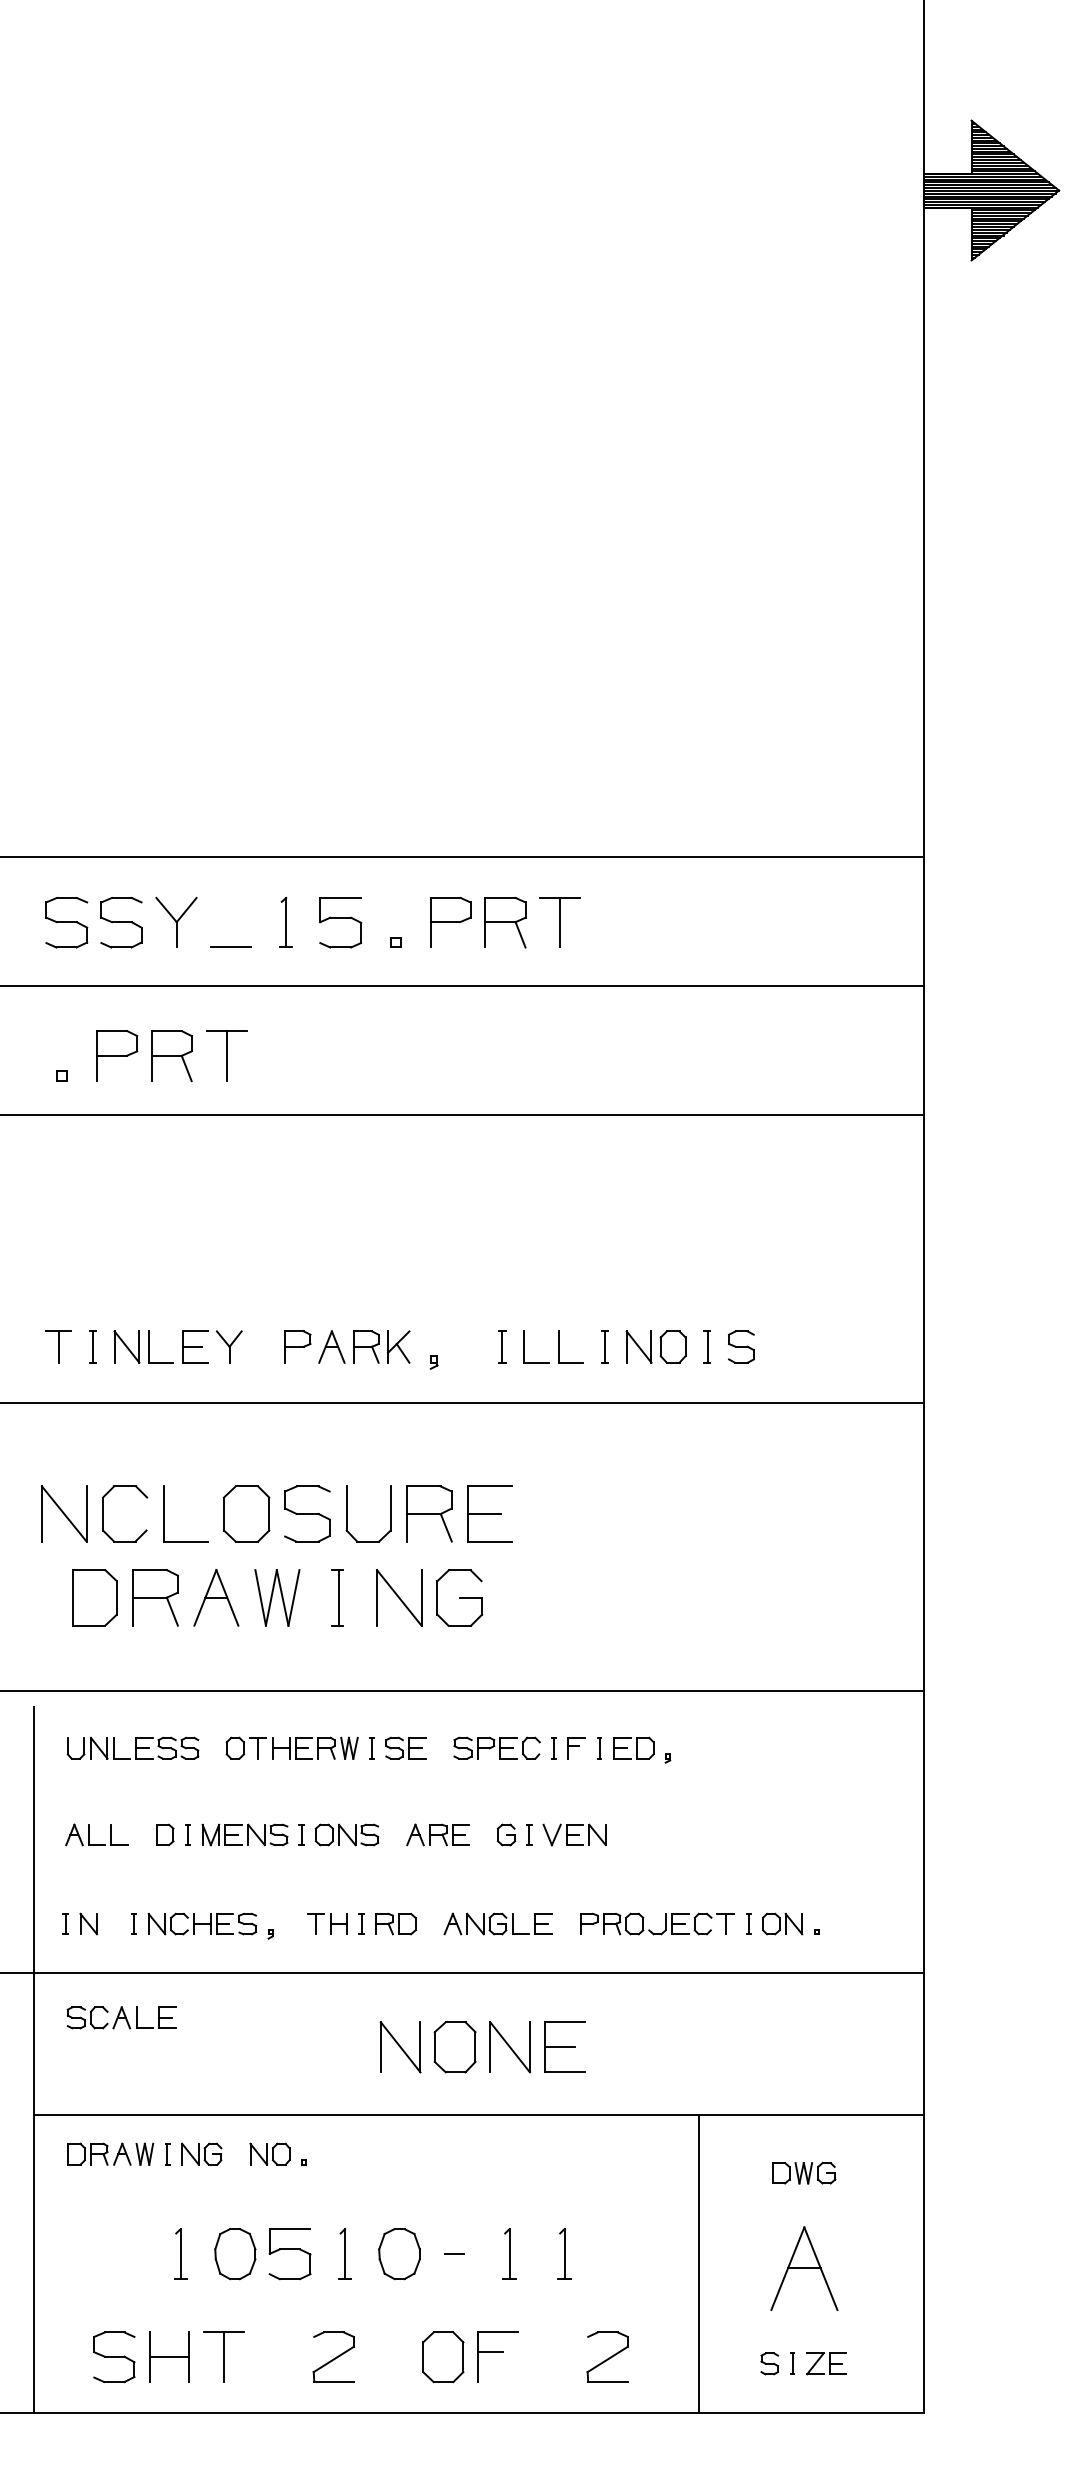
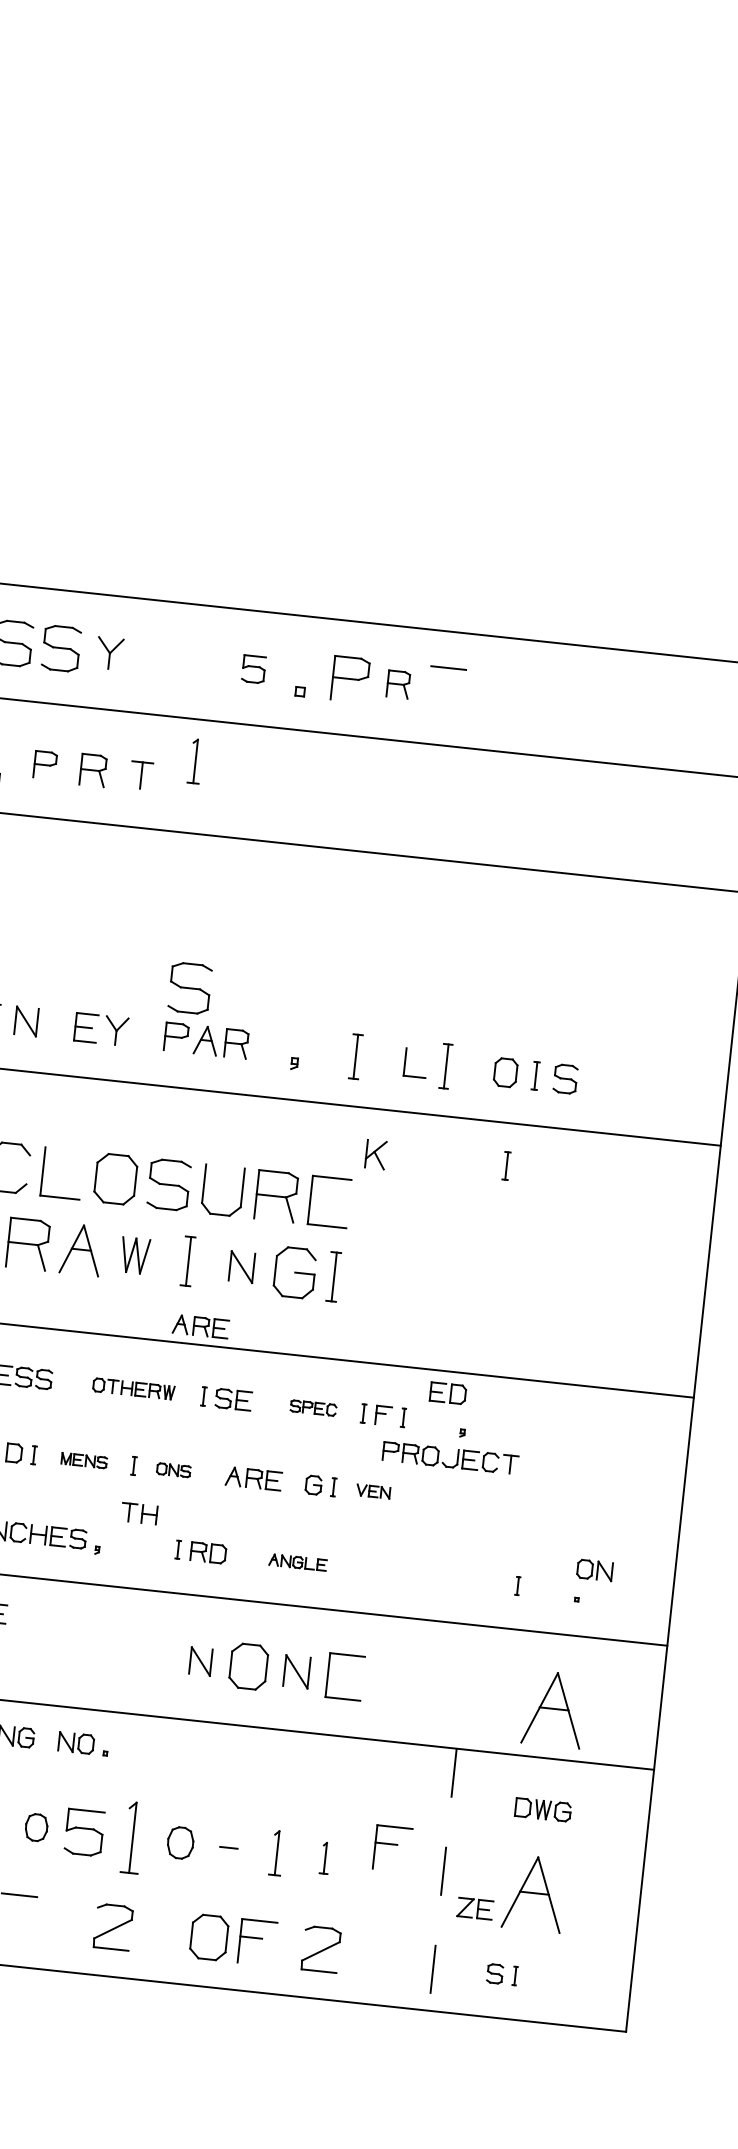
part: (176, 921) -> (109, 652), size x0.7
part: (285, 921) -> (195, 760), moved
part: (340, 922) -> (253, 669), size x0.6
part: (505, 922) -> (398, 684), size x0.6
line: (560, 922) -> (446, 689), removed
line: (231, 947) -> (155, 680), removed
part: (117, 1055) -> (45, 764), size x0.6
part: (226, 1055) -> (141, 775), size x0.6
part: (171, 1056) -> (92, 770), size x0.7
part: (307, 1289) -> (190, 987), added
part: (149, 1346) -> (46, 1023), removed
part: (398, 1346) -> (375, 1154), moved
part: (502, 1346) -> (356, 1056), size x1.6
part: (524, 1346) -> (375, 1058), removed
part: (604, 1346) -> (445, 1065), size x1.6
part: (638, 1346) -> (475, 1068), removed
part: (684, 1451) -> (505, 1165), added
line: (484, 1513) -> (324, 1201), removed
part: (277, 1597) -> (135, 1255), size x0.7
part: (399, 1597) -> (242, 1266), size x0.6
part: (503, 1597) -> (333, 1276), added
part: (359, 1669) -> (200, 1326), added
part: (291, 1747) -> (133, 1388), size x0.7
part: (496, 1747) -> (313, 1407), size x0.6
part: (633, 1747) -> (447, 1392), moved
part: (244, 1834) -> (83, 1460), size x0.6
part: (346, 1834) -> (173, 1469), size x0.6
part: (574, 1834) -> (373, 1491), size x0.6
part: (327, 1923) -> (139, 1513), moved
part: (497, 1923) -> (297, 1562), size x0.6
part: (665, 1923) -> (457, 1458), moved
part: (782, 1923) -> (594, 1569), moved
part: (400, 2047) -> (200, 1661), size x0.6
part: (509, 2047) -> (296, 1671), size x0.7
line: (560, 2047) -> (341, 1676), removed
part: (804, 2058) -> (554, 1709), added
part: (638, 2234) -> (392, 1848), added
part: (344, 2253) -> (132, 1837), size x1.6
part: (564, 2253) -> (325, 1857), size x0.7
part: (235, 2254) -> (36, 1827), size x0.6
part: (399, 2254) -> (180, 1843), size x0.7
line: (699, 2264) -> (442, 1880), solid -> dashed
part: (607, 2356) -> (320, 1948), moved
line: (224, 2357) -> (17, 1917), removed
part: (826, 2363) -> (475, 1908), moved

